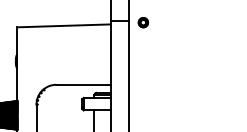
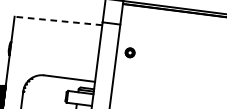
part: (142, 22) -> (129, 52), moved
line: (63, 25) -> (58, 20), solid -> dashed

